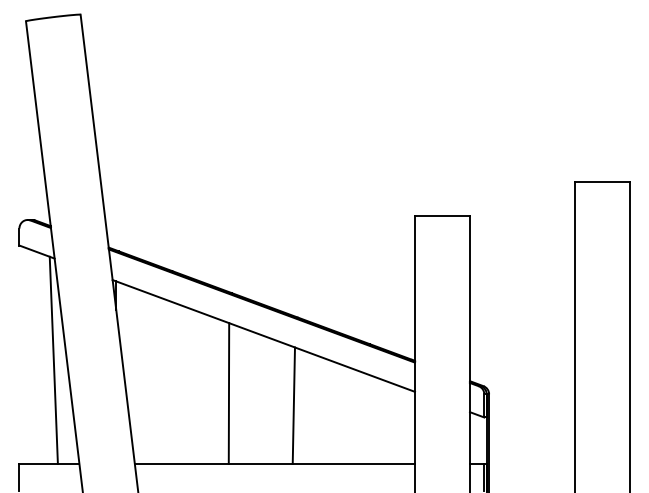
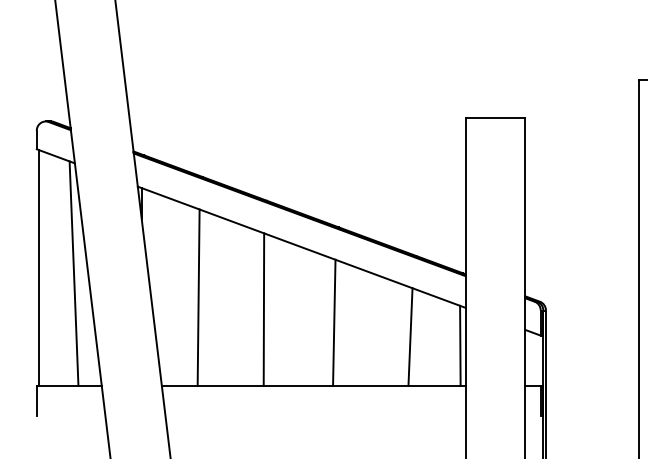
line: (21, 354) -> (38, 267), added
line: (168, 382) -> (198, 297), added
line: (364, 418) -> (410, 336), added
line: (409, 426) -> (459, 345), added

